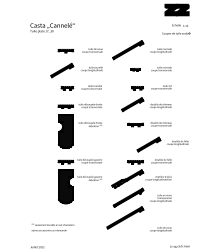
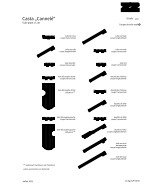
part: (135, 69) -> (99, 50), size x1.67
part: (162, 144) -> (107, 105), moved
text: (160, 229) -> (118, 158), moved

